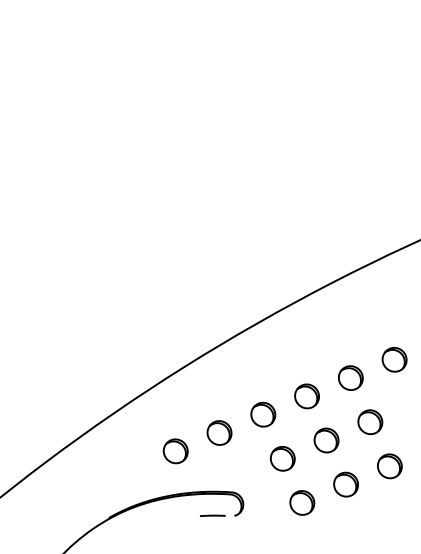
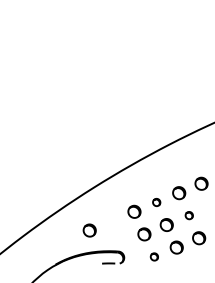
part: (306, 396) -> (156, 202), size x0.6
part: (371, 421) -> (189, 215), size x0.6
part: (220, 433) -> (112, 221), removed
part: (302, 502) -> (154, 256), size x0.6

